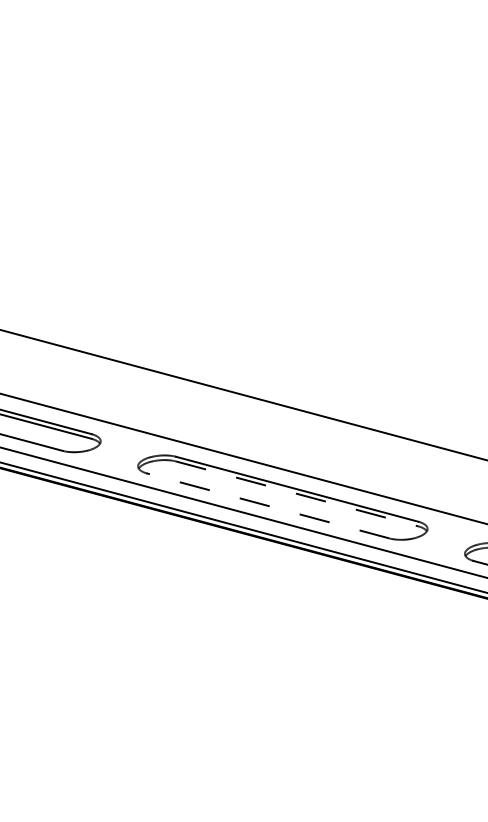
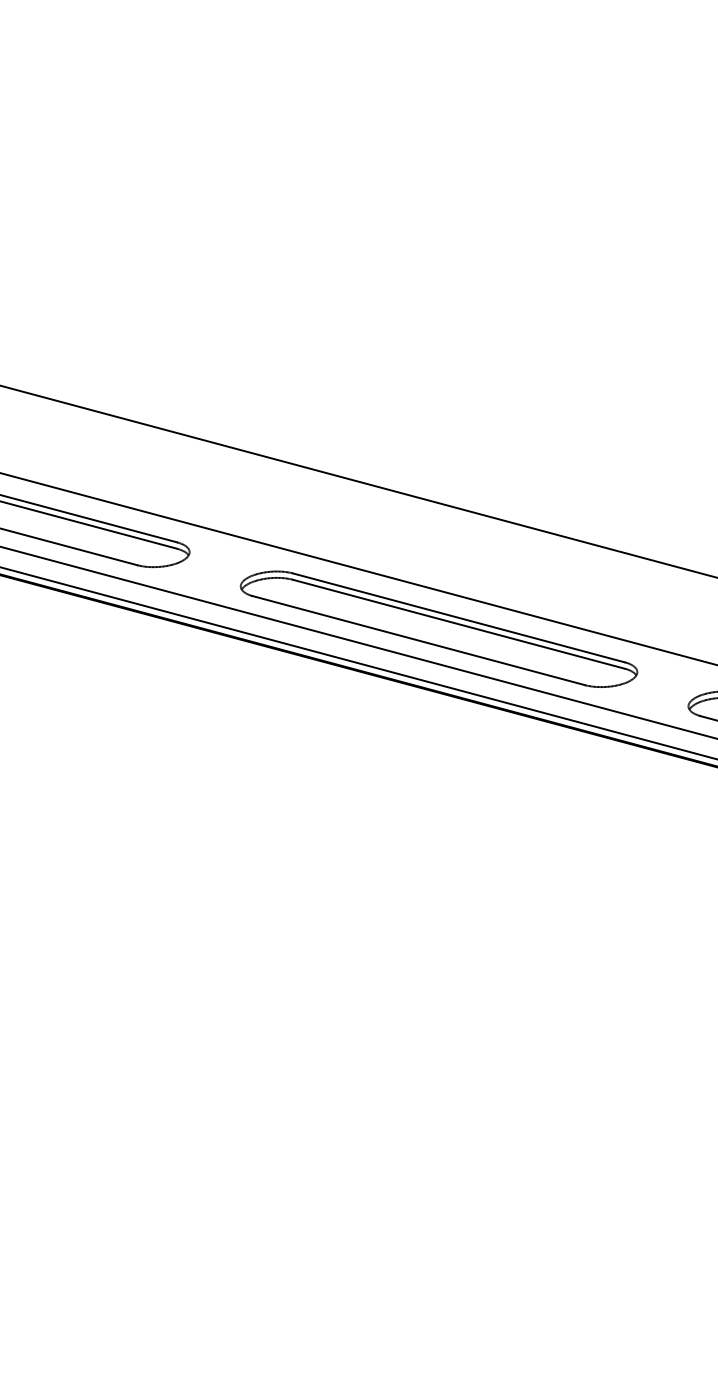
line: (297, 494) -> (458, 624), dashed -> solid
line: (267, 505) -> (418, 640), dashed -> solid

